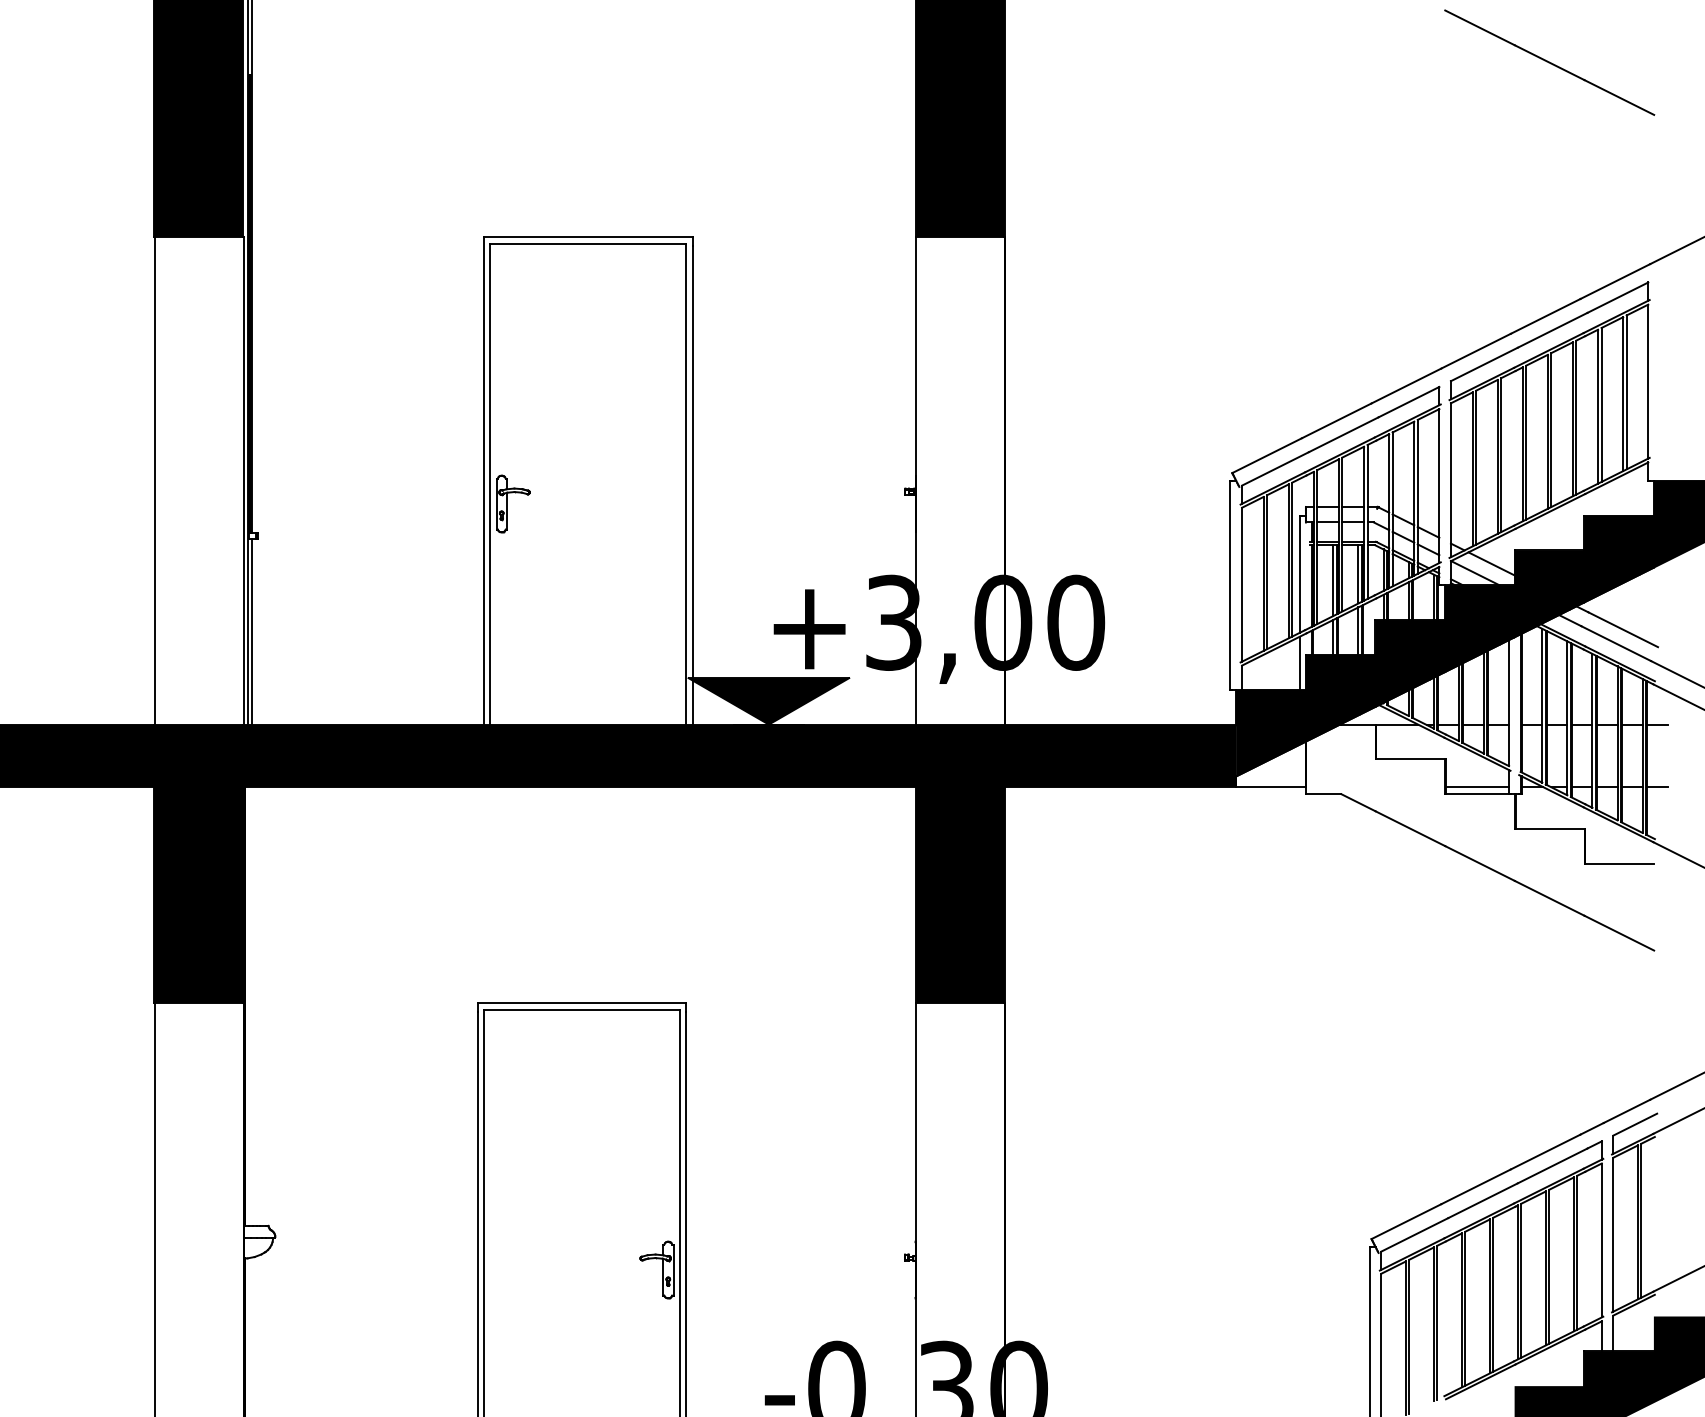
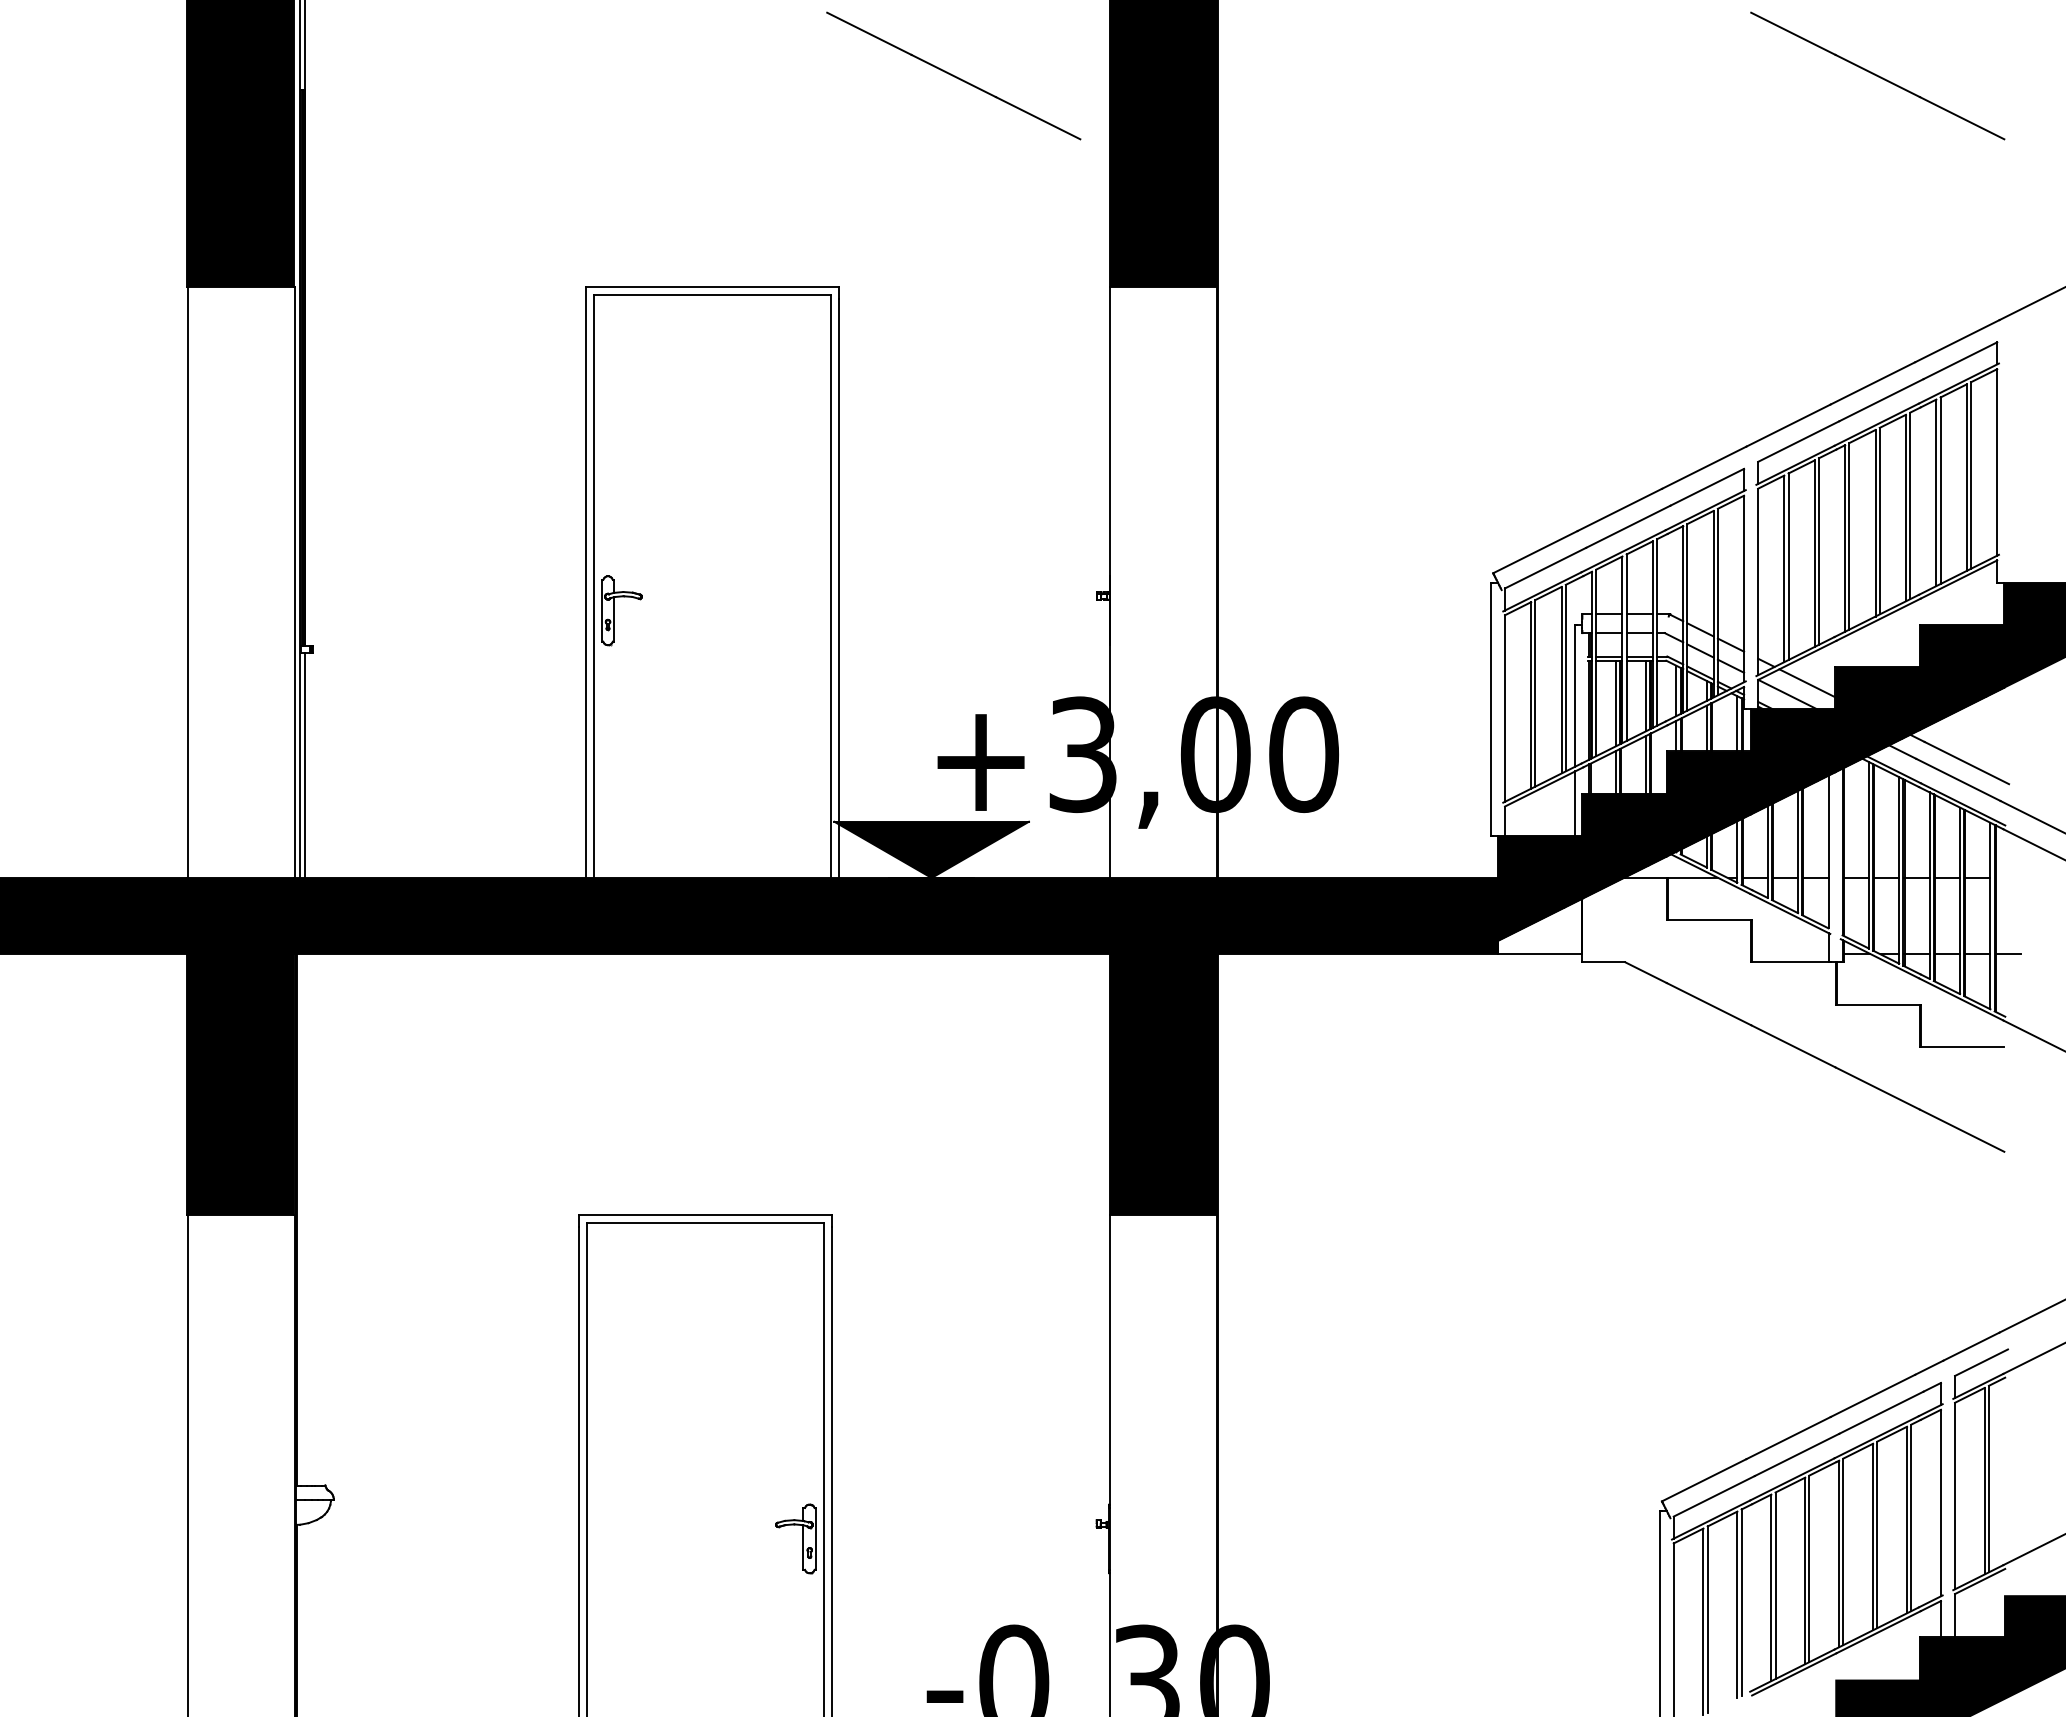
line: (786, 62) -> (953, 75), added
line: (1656, 724) -> (2007, 877), removed
line: (1477, 786) -> (1790, 953), removed

